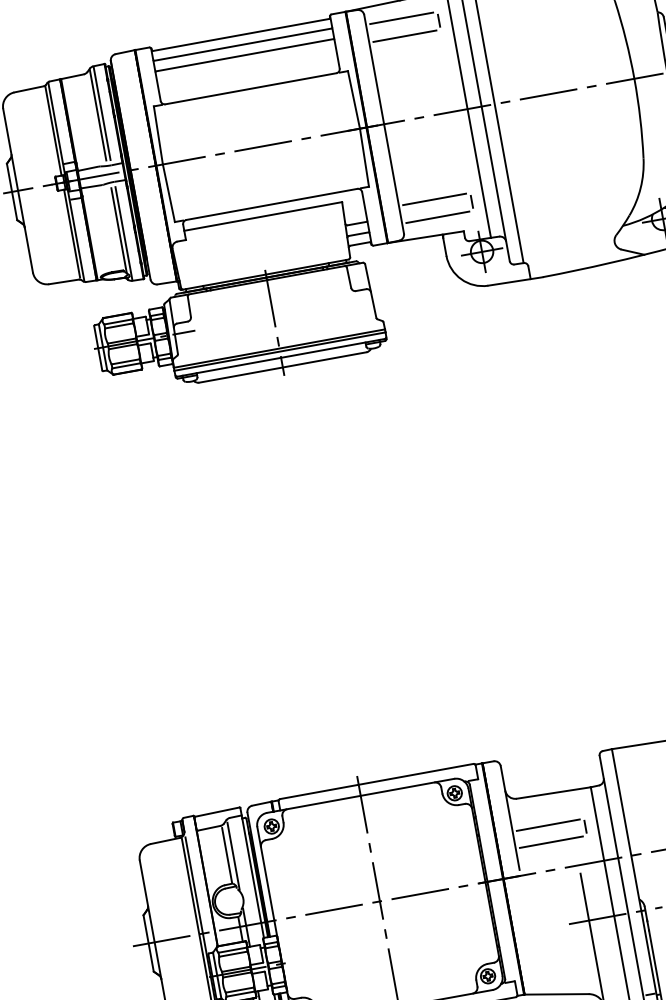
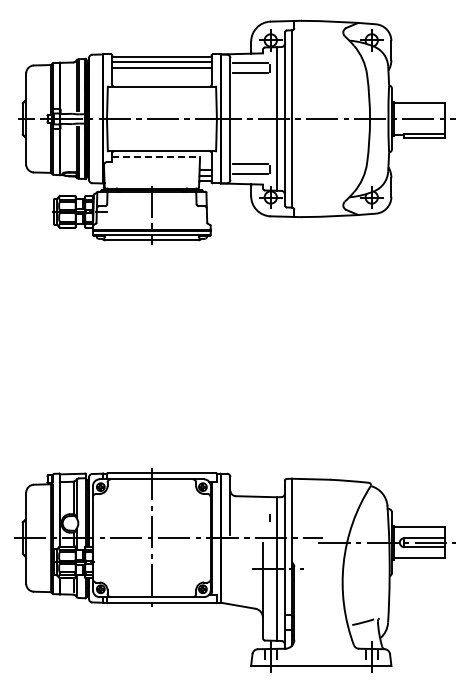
line: (263, 215) -> (156, 156), solid -> dashed
line: (546, 825) -> (249, 513), removed
line: (550, 843) -> (249, 523), removed

